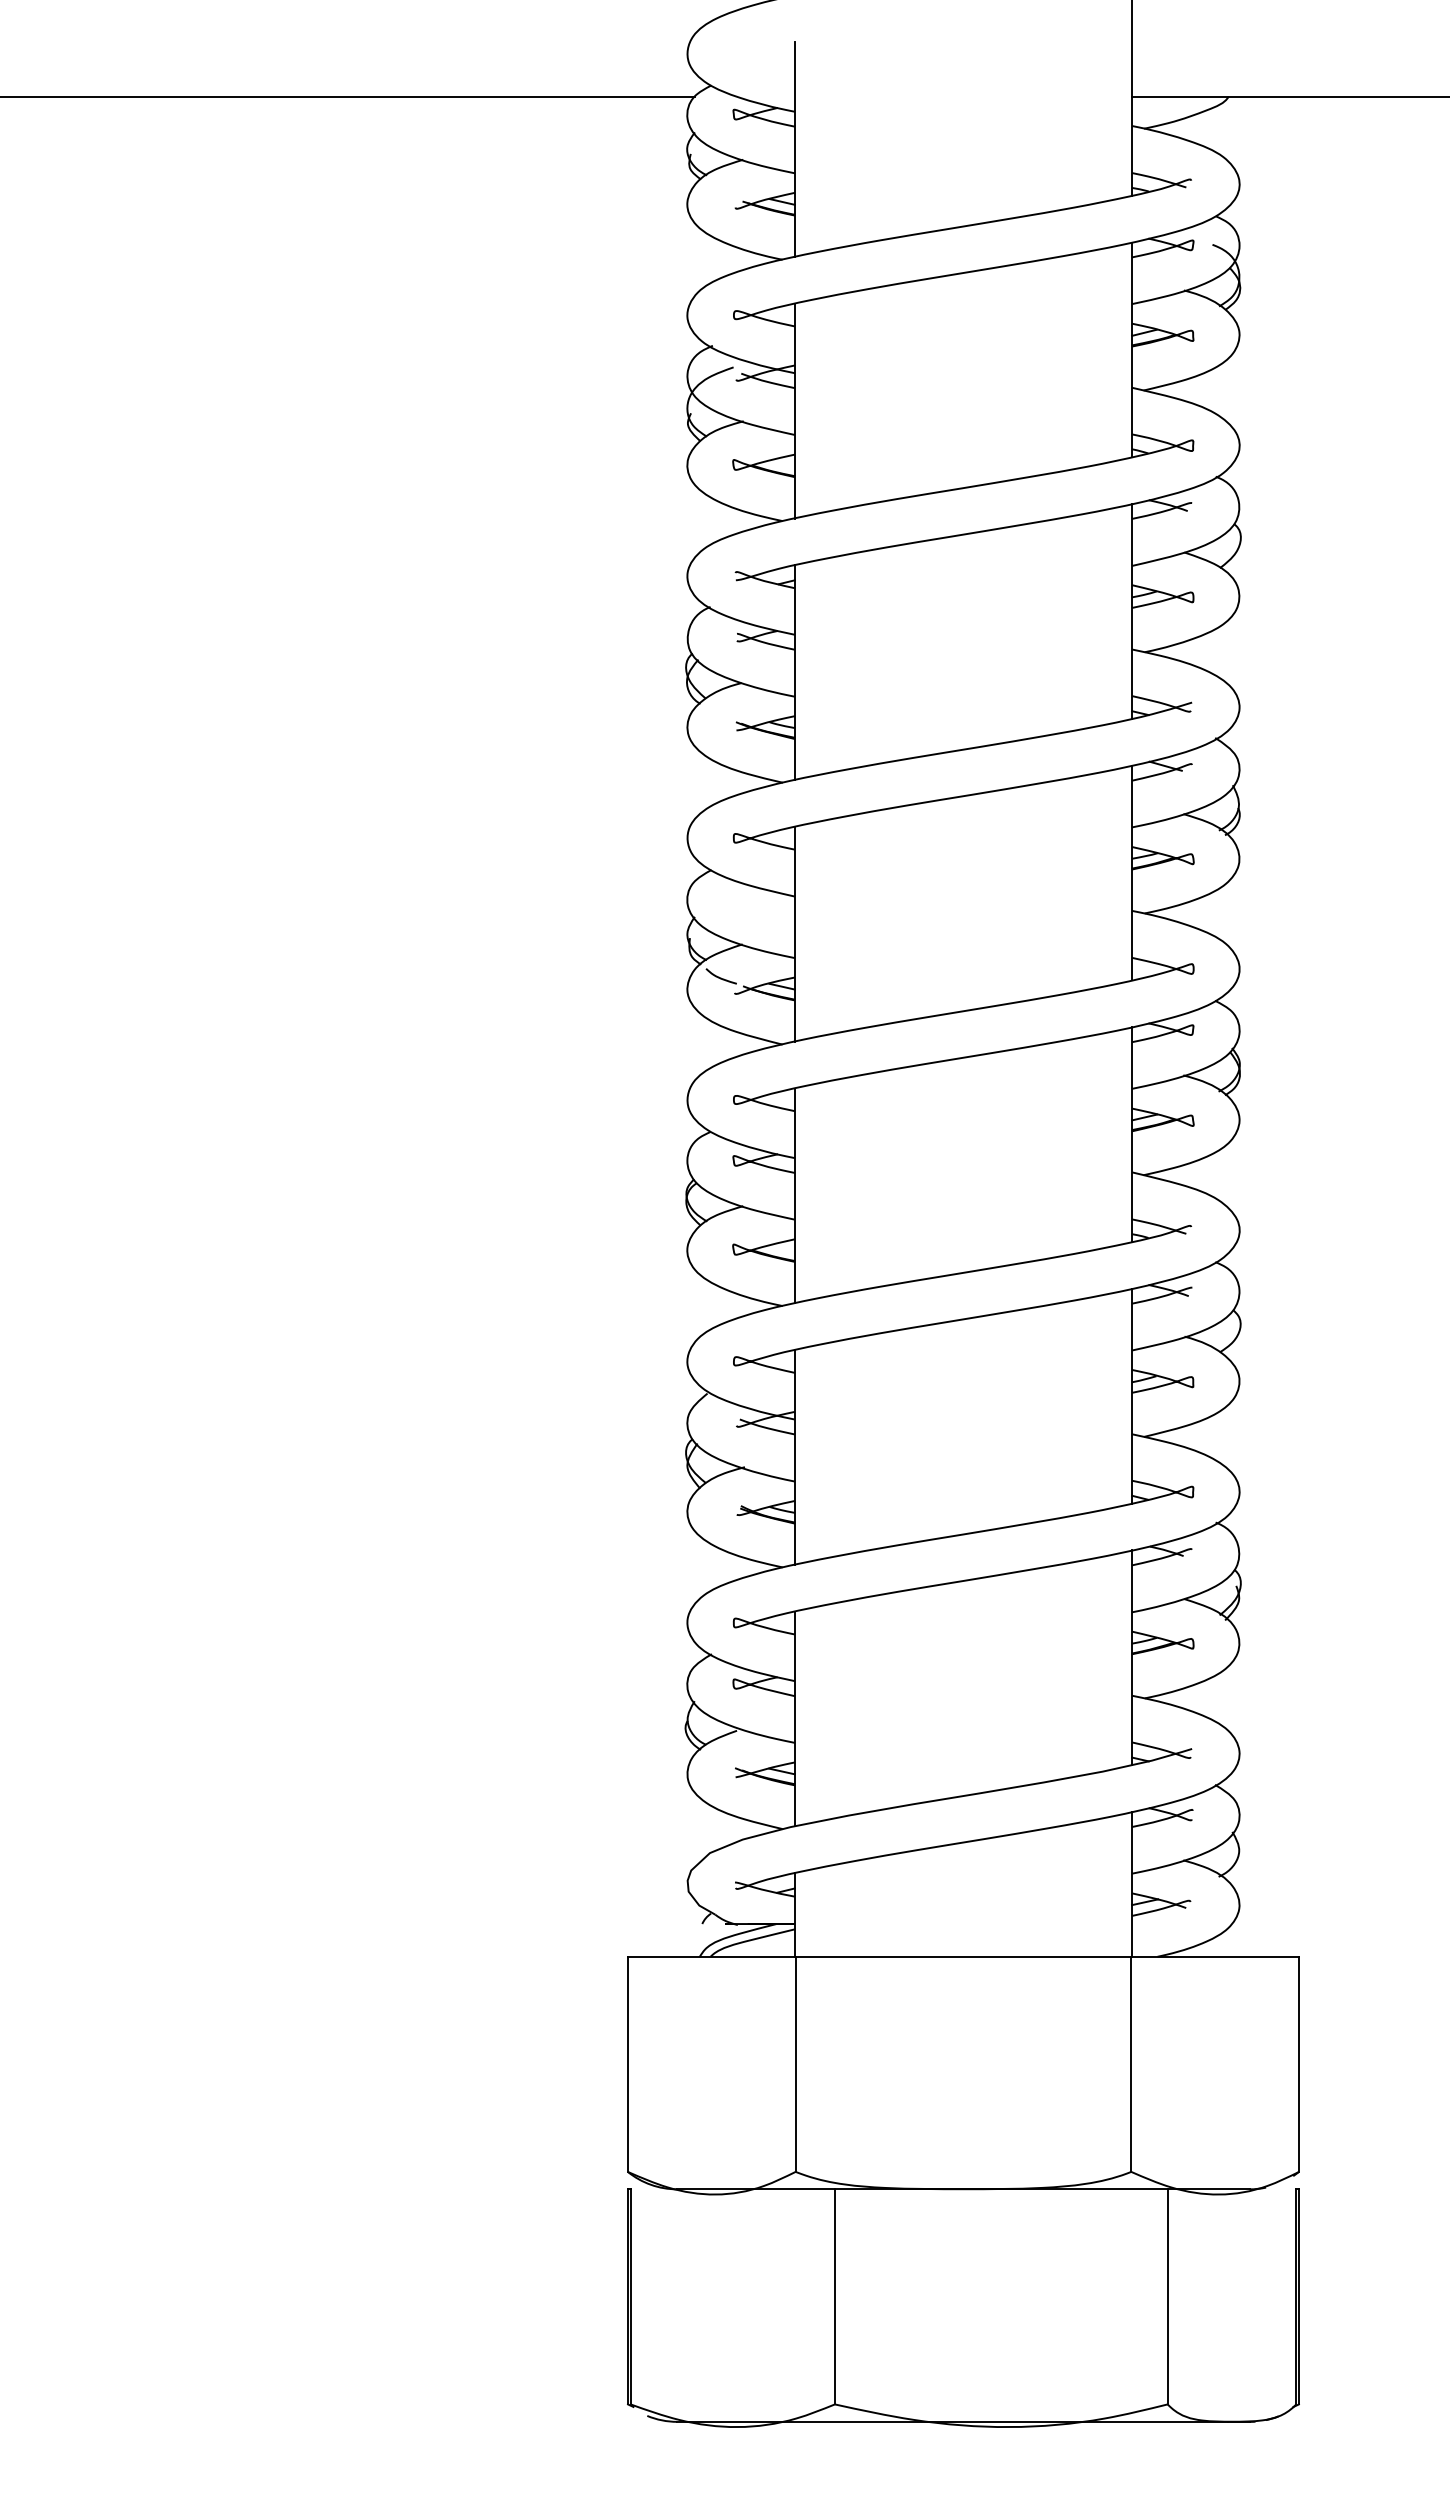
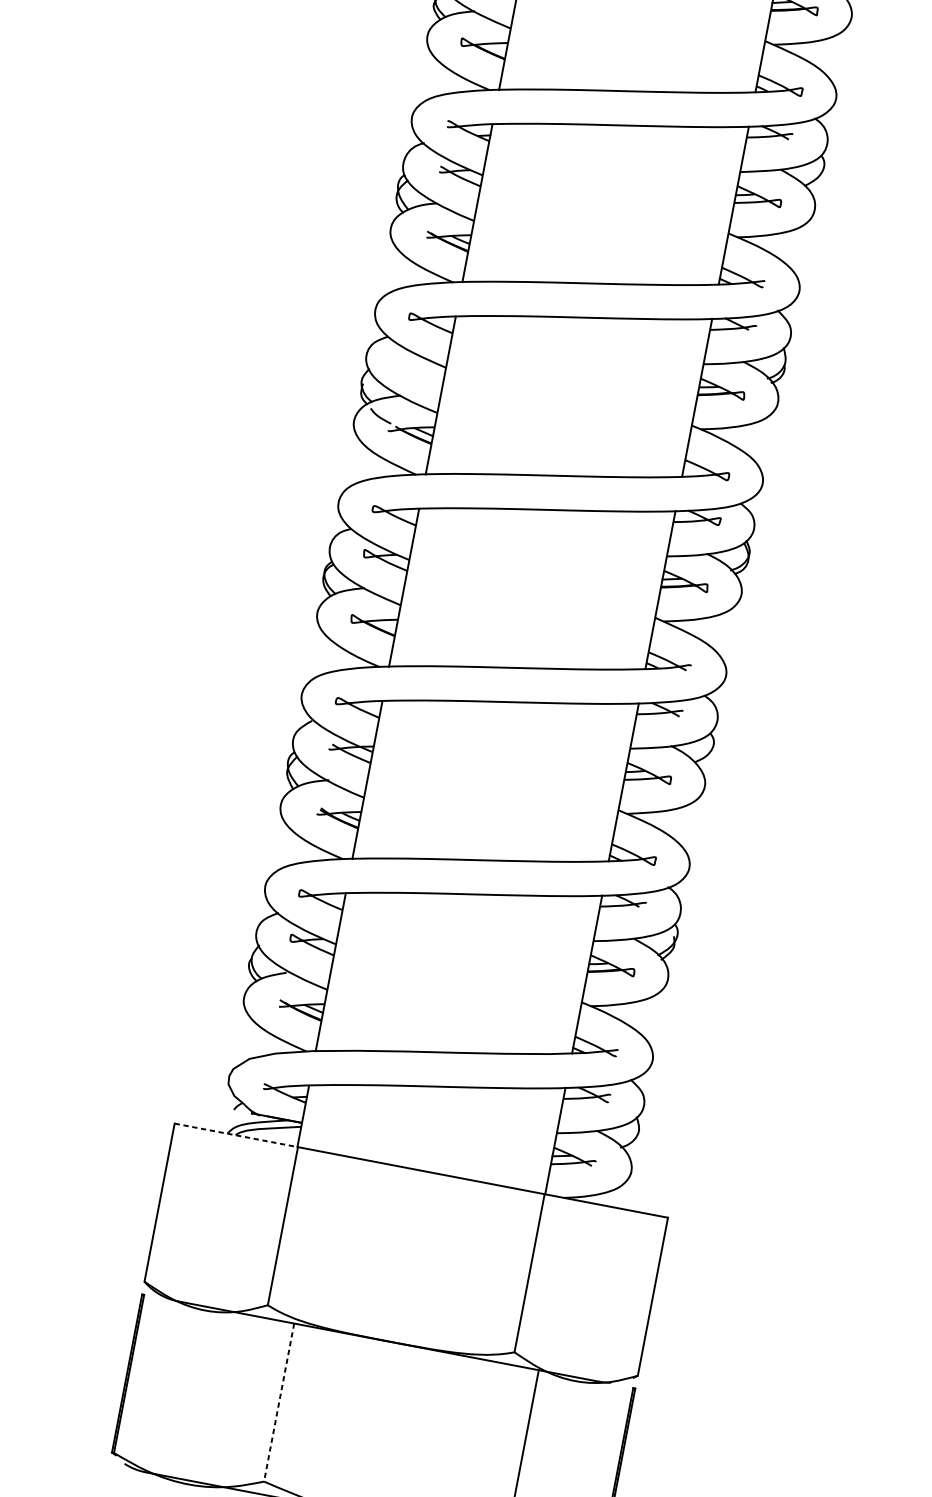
line: (711, 1956) -> (236, 1135), solid -> dashed
line: (834, 2296) -> (278, 1402), solid -> dashed

